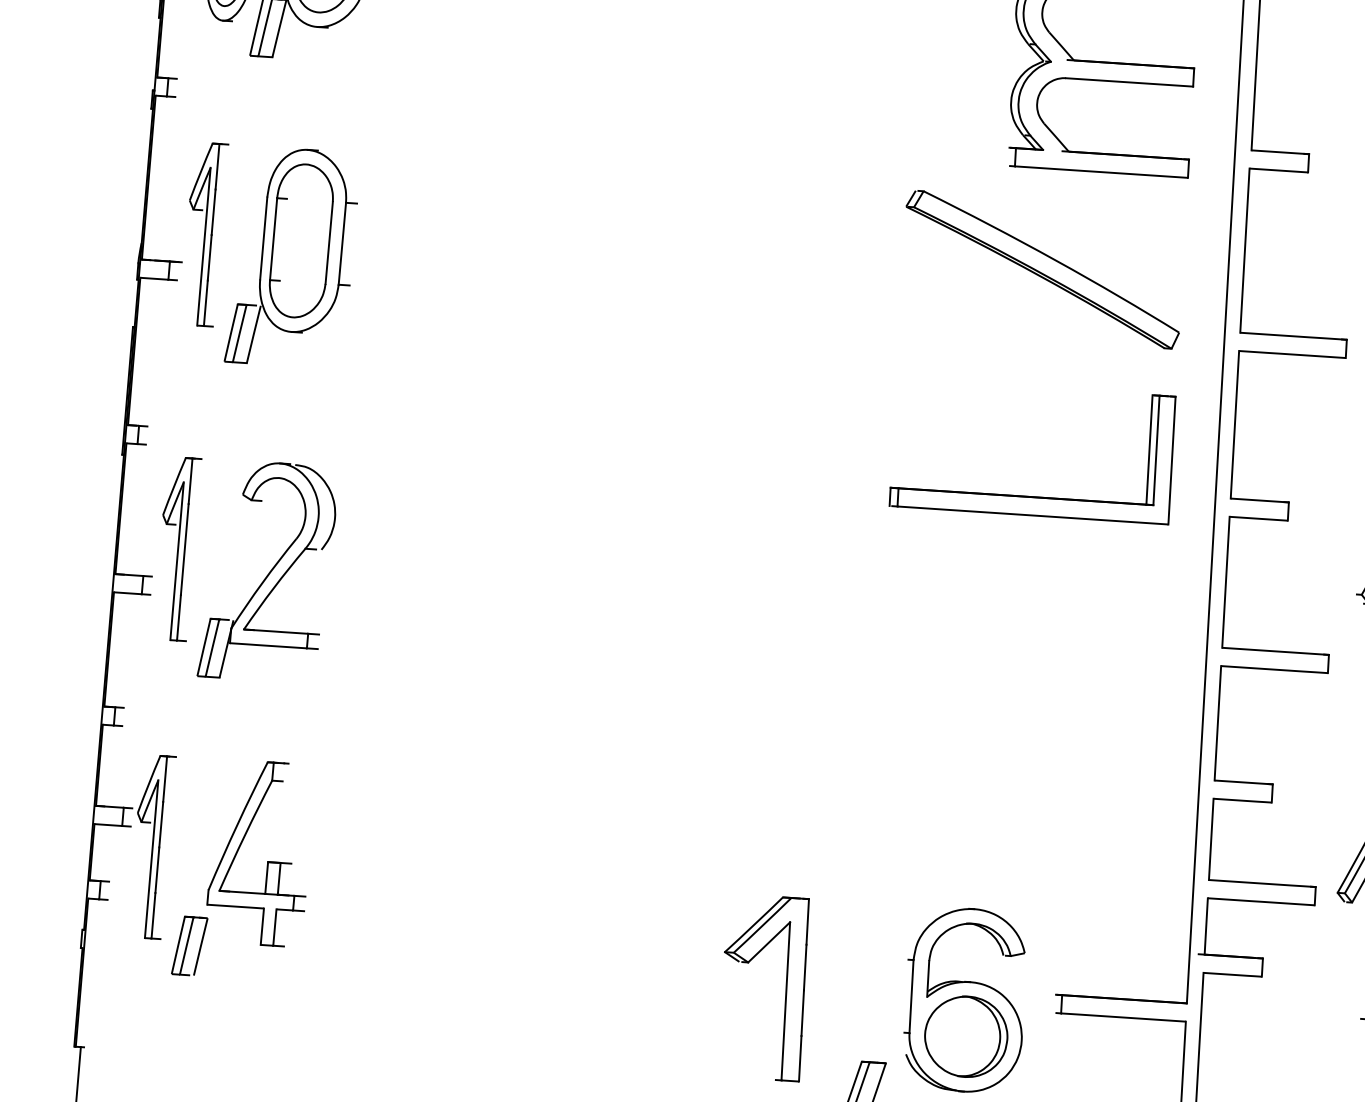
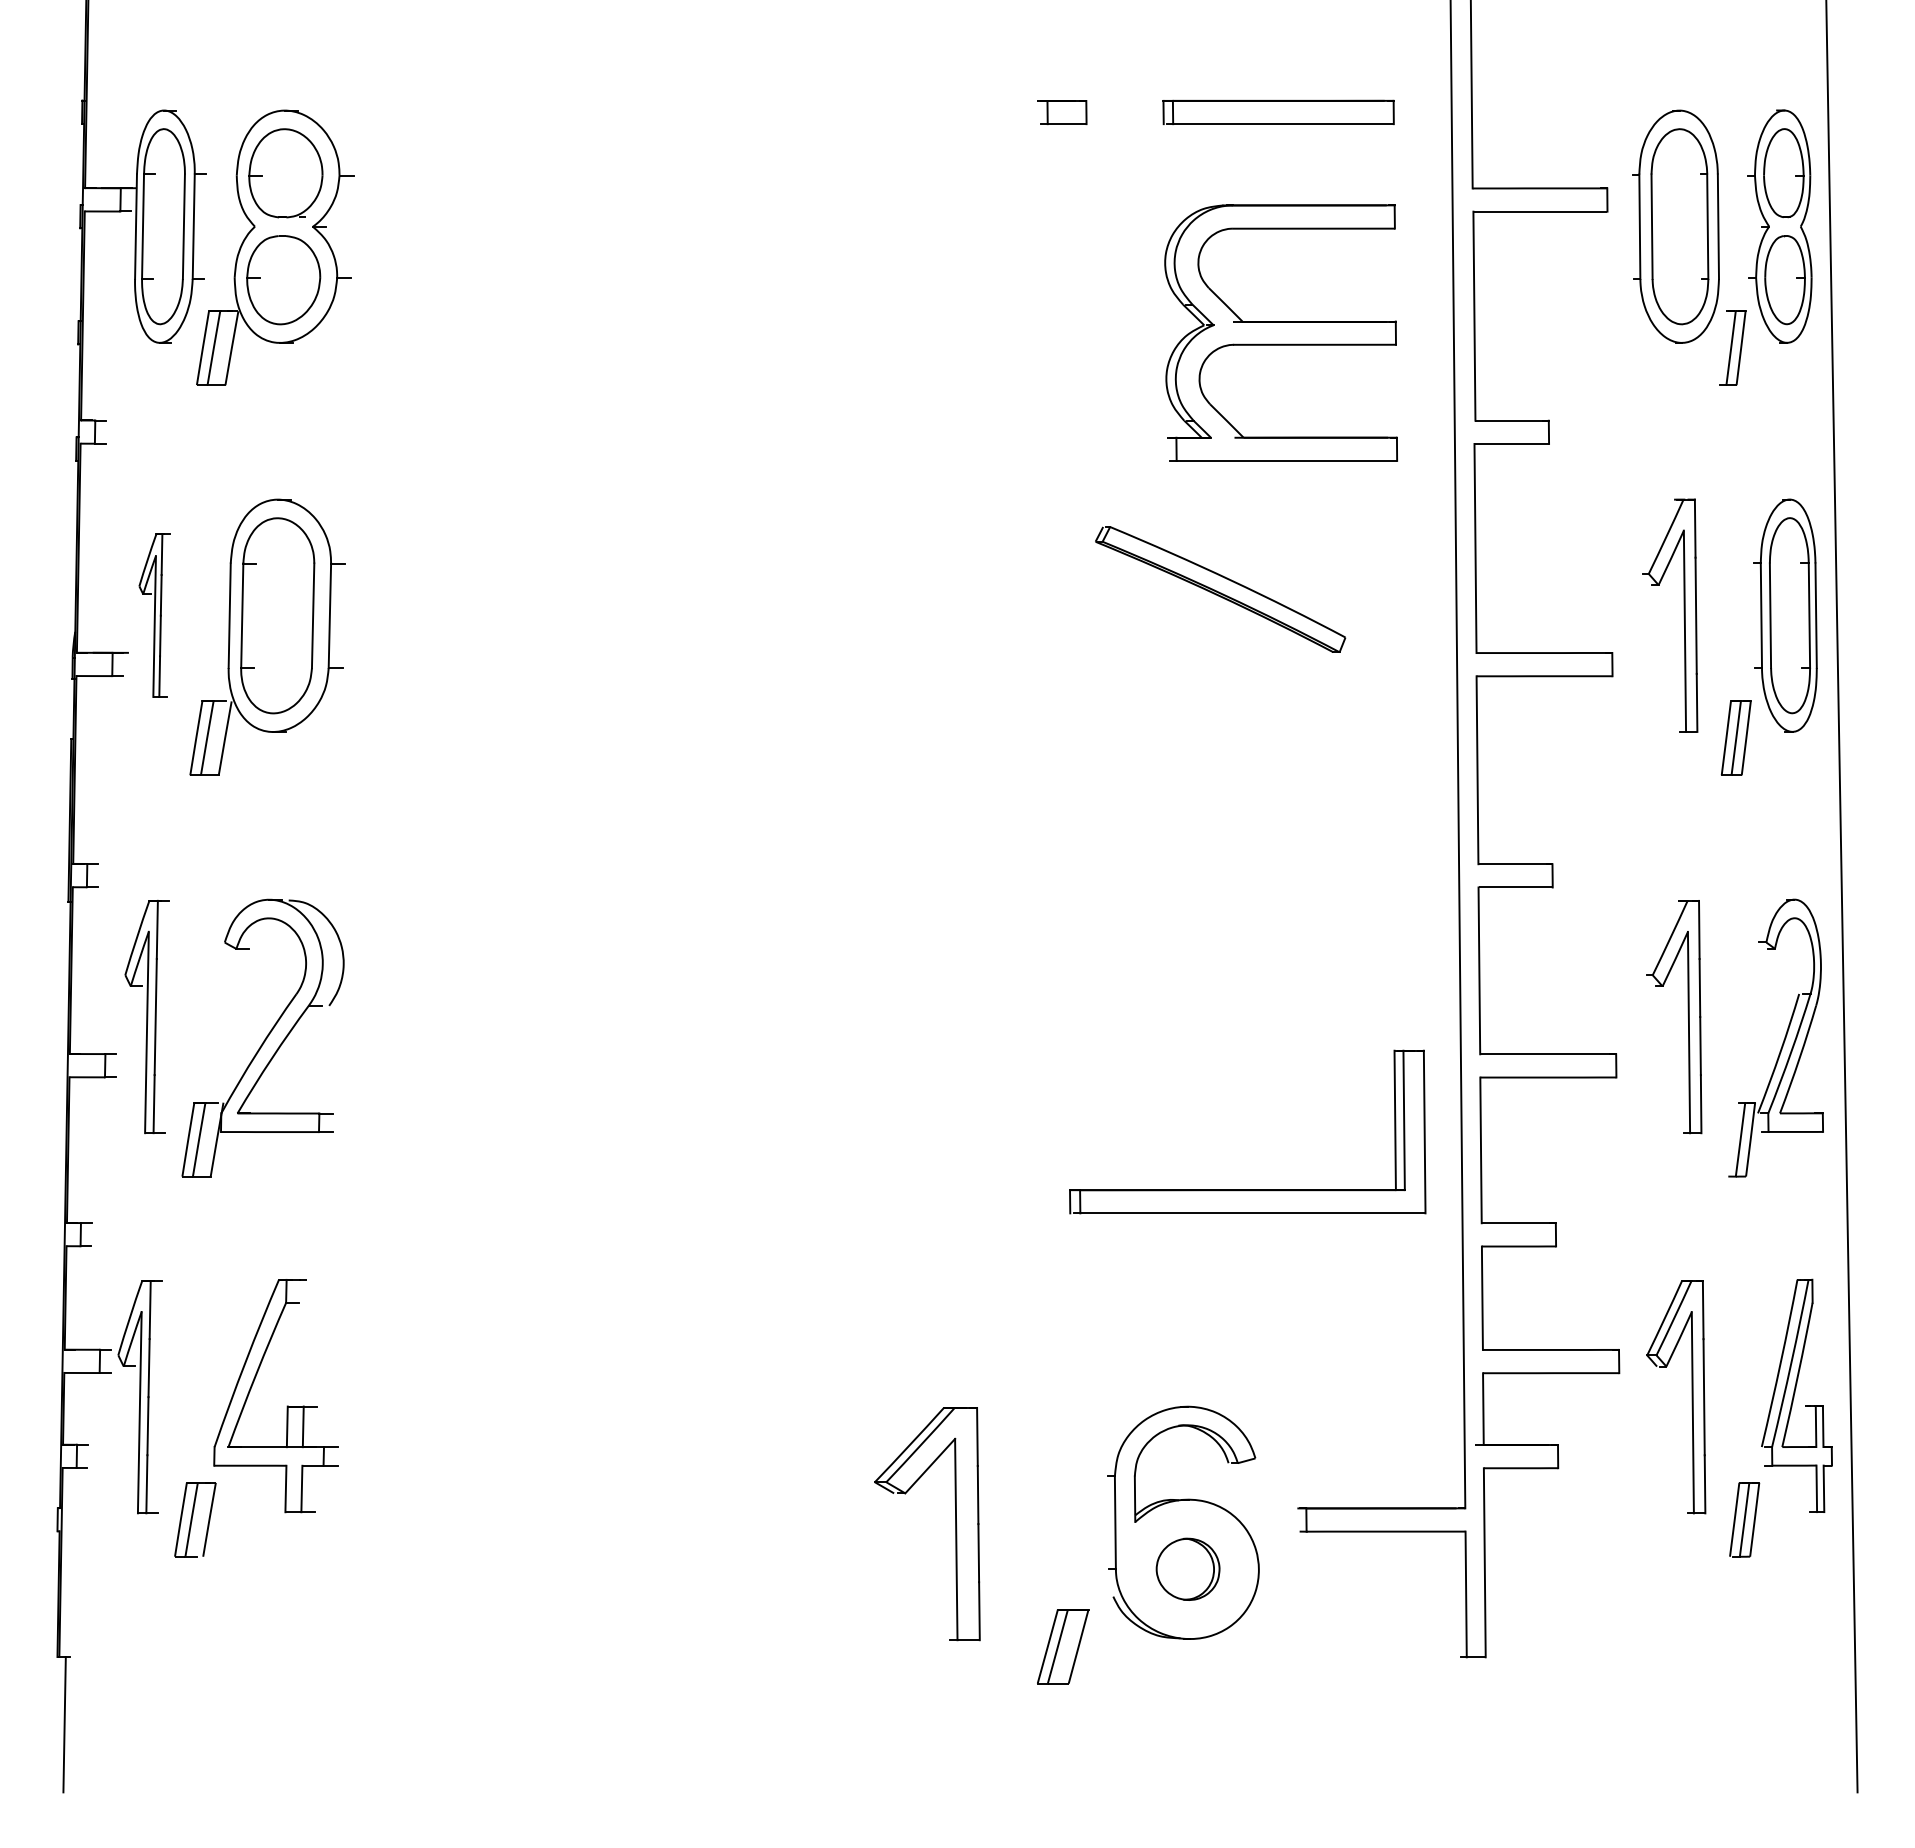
part: (204, 234) -> (154, 615), size x0.7
part: (1042, 269) -> (1220, 589), size x0.7
part: (1029, 496) -> (1247, 1189), moved
part: (965, 1036) -> (1187, 1569), size x0.6

